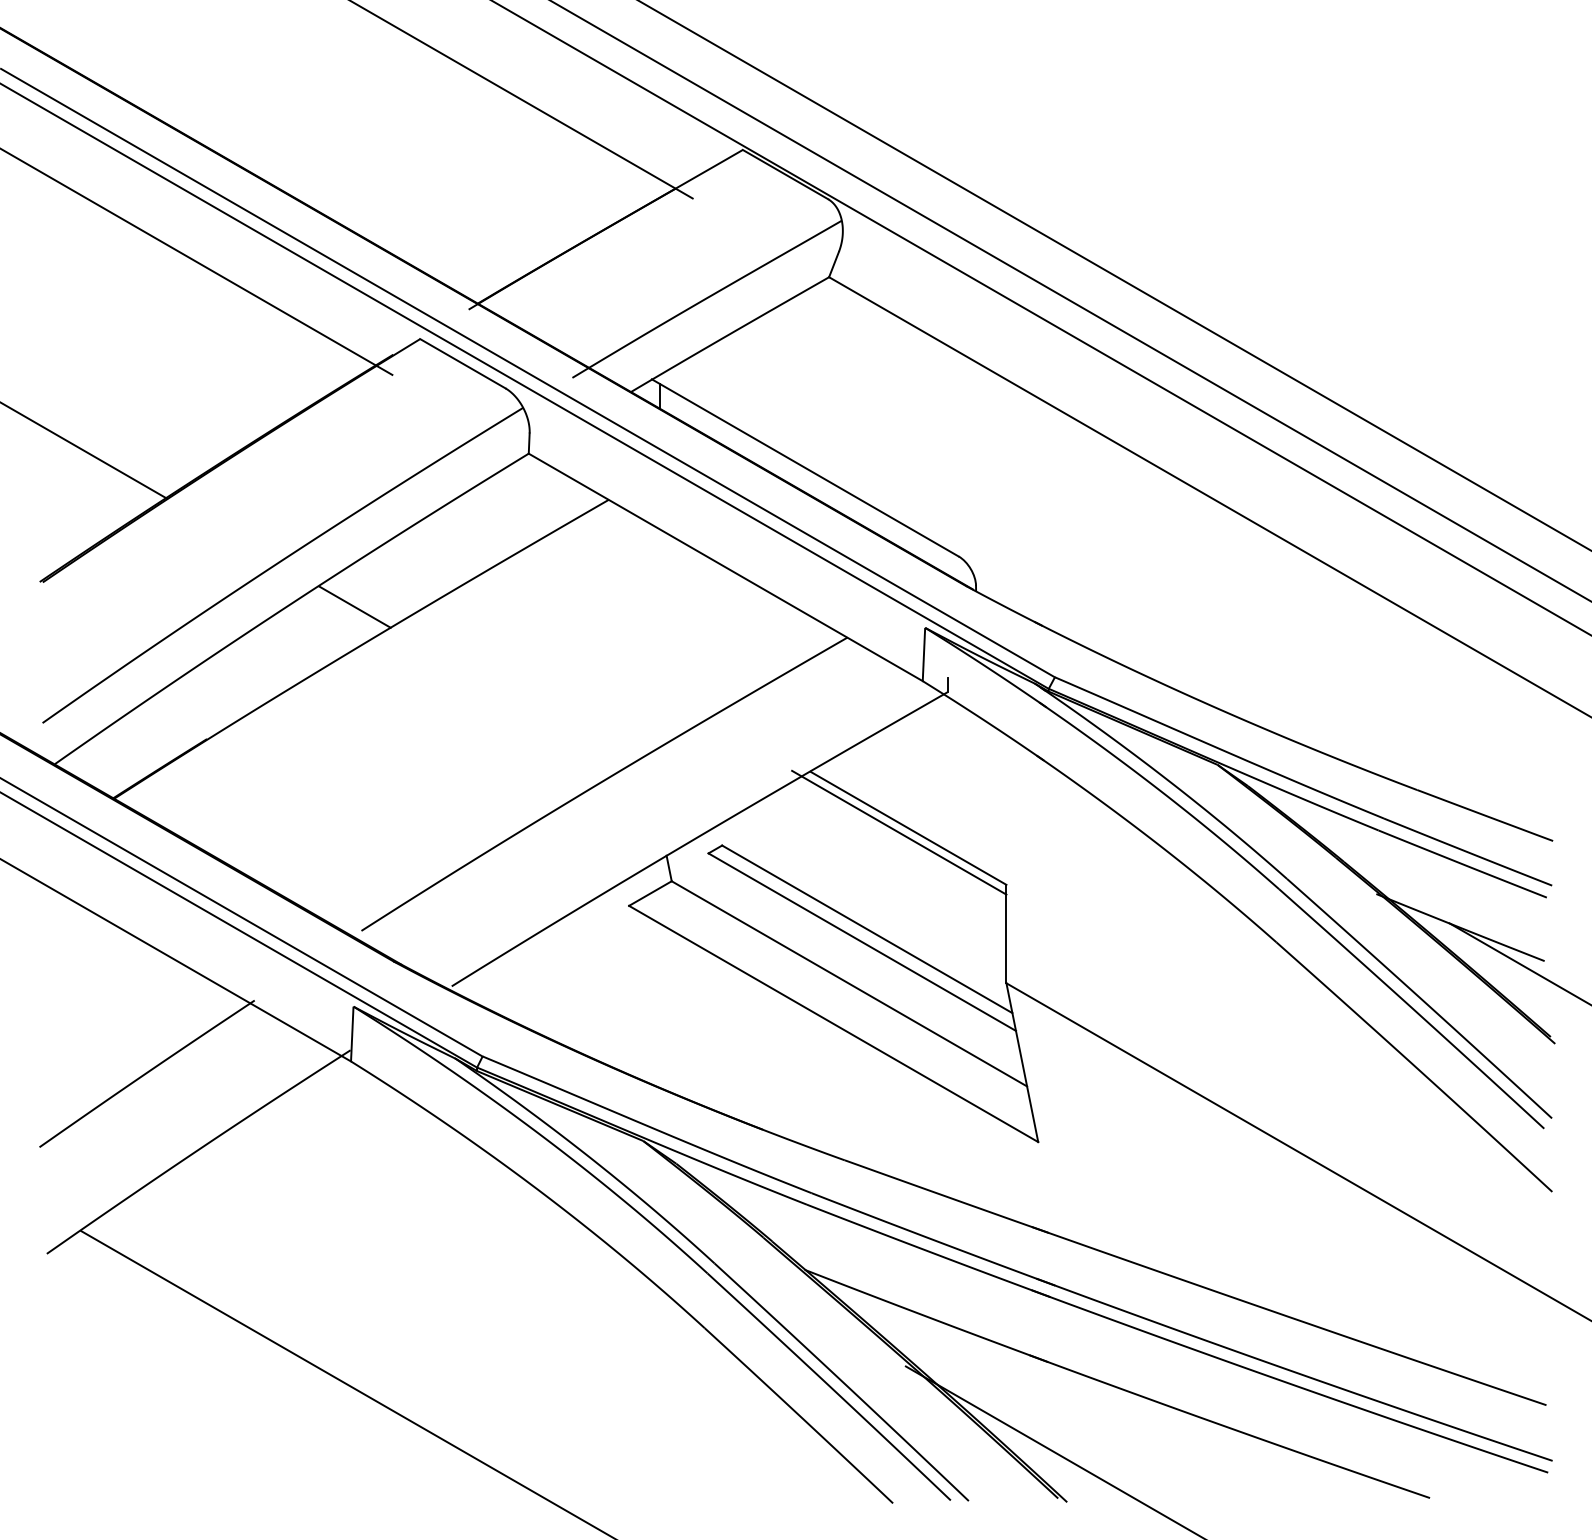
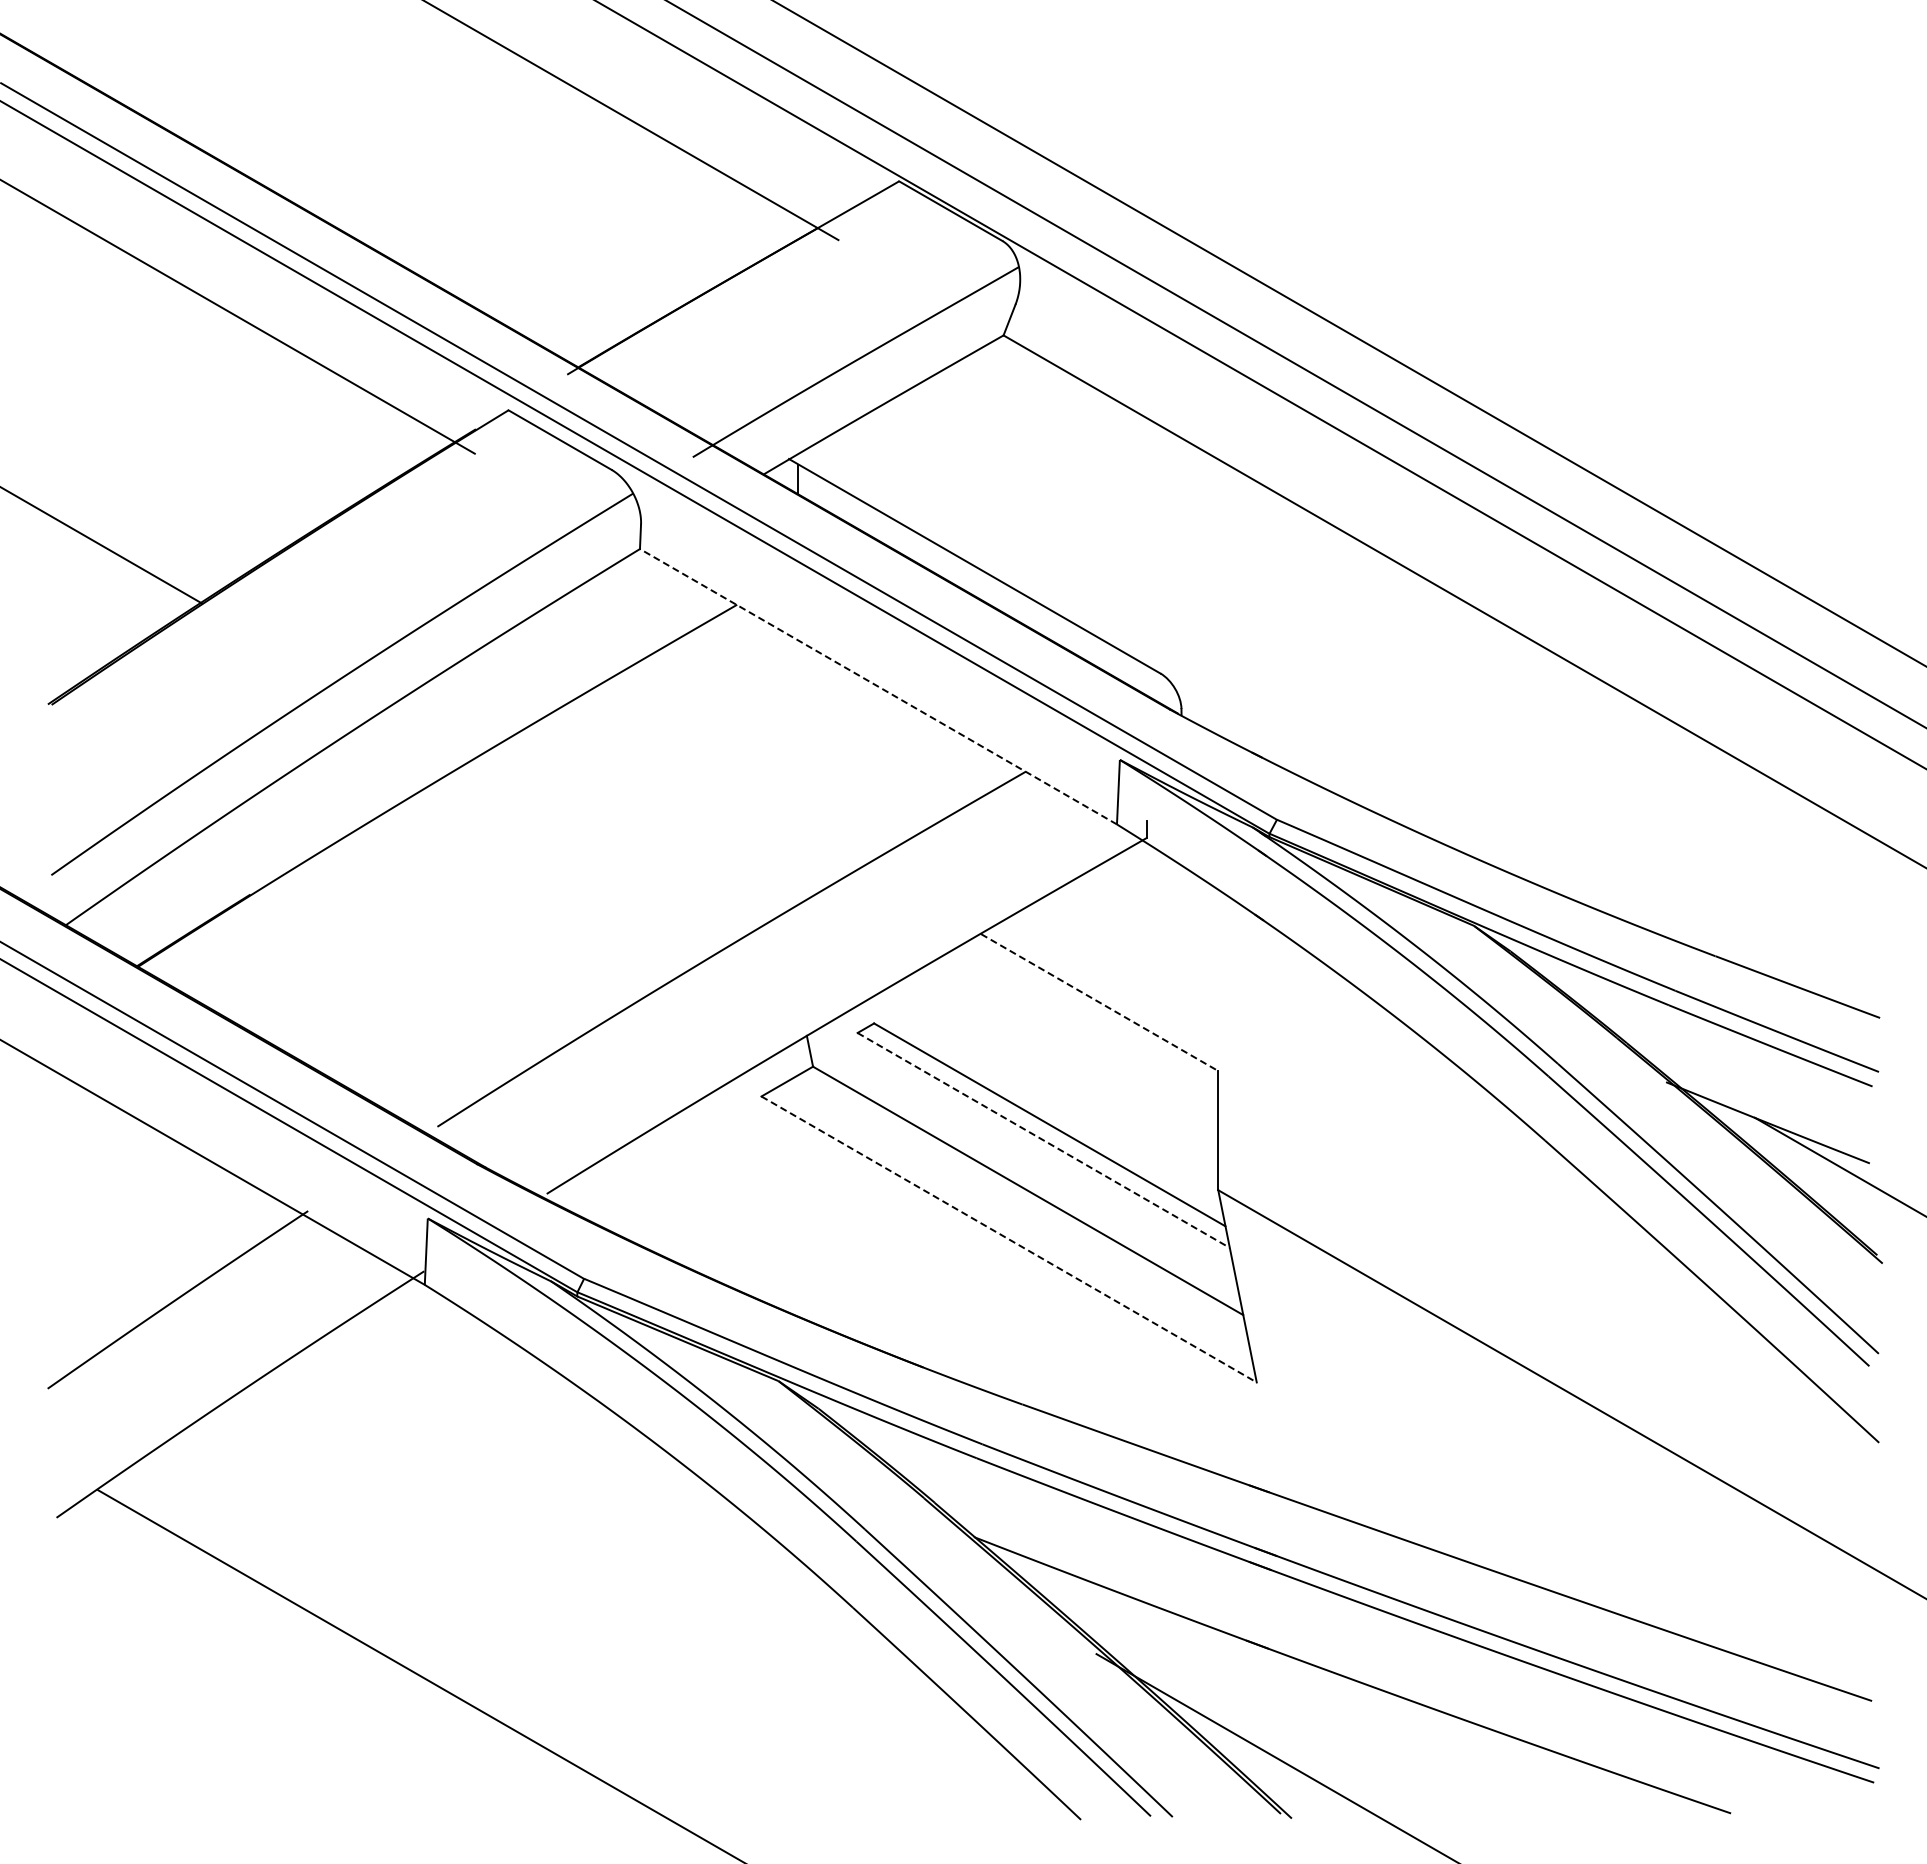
line: (725, 567) -> (878, 686), solid -> dashed
line: (354, 606) -> (429, 734), removed
line: (908, 828) -> (1099, 1002), solid -> dashed
line: (899, 832) -> (1088, 1007), removed
line: (862, 942) -> (1043, 1140), solid -> dashed
line: (833, 1023) -> (1009, 1239), solid -> dashed

